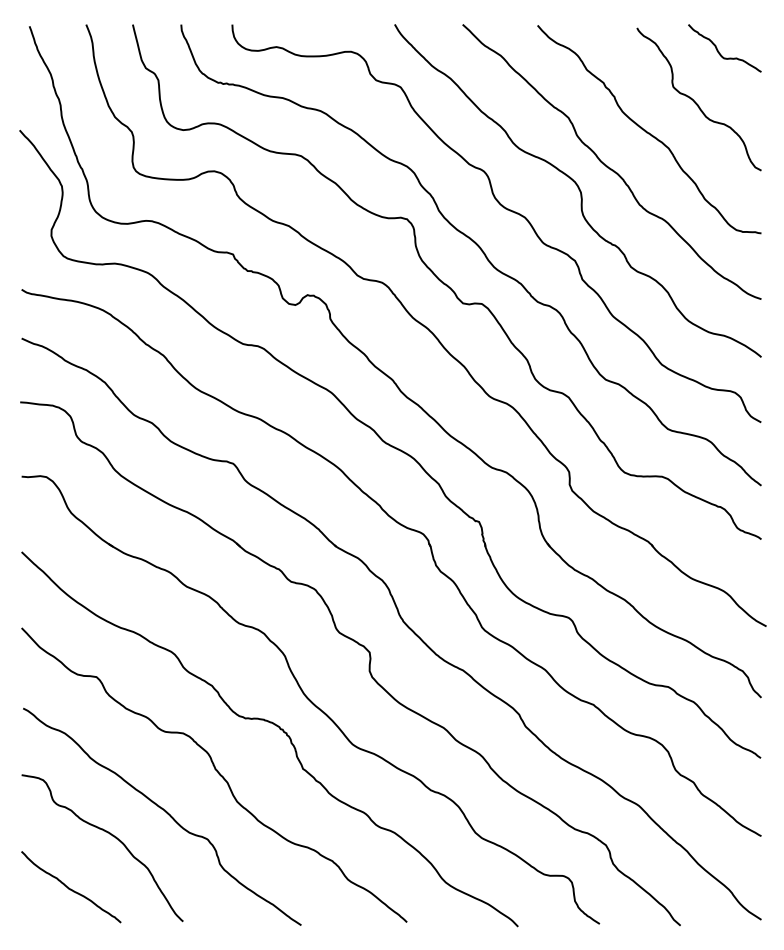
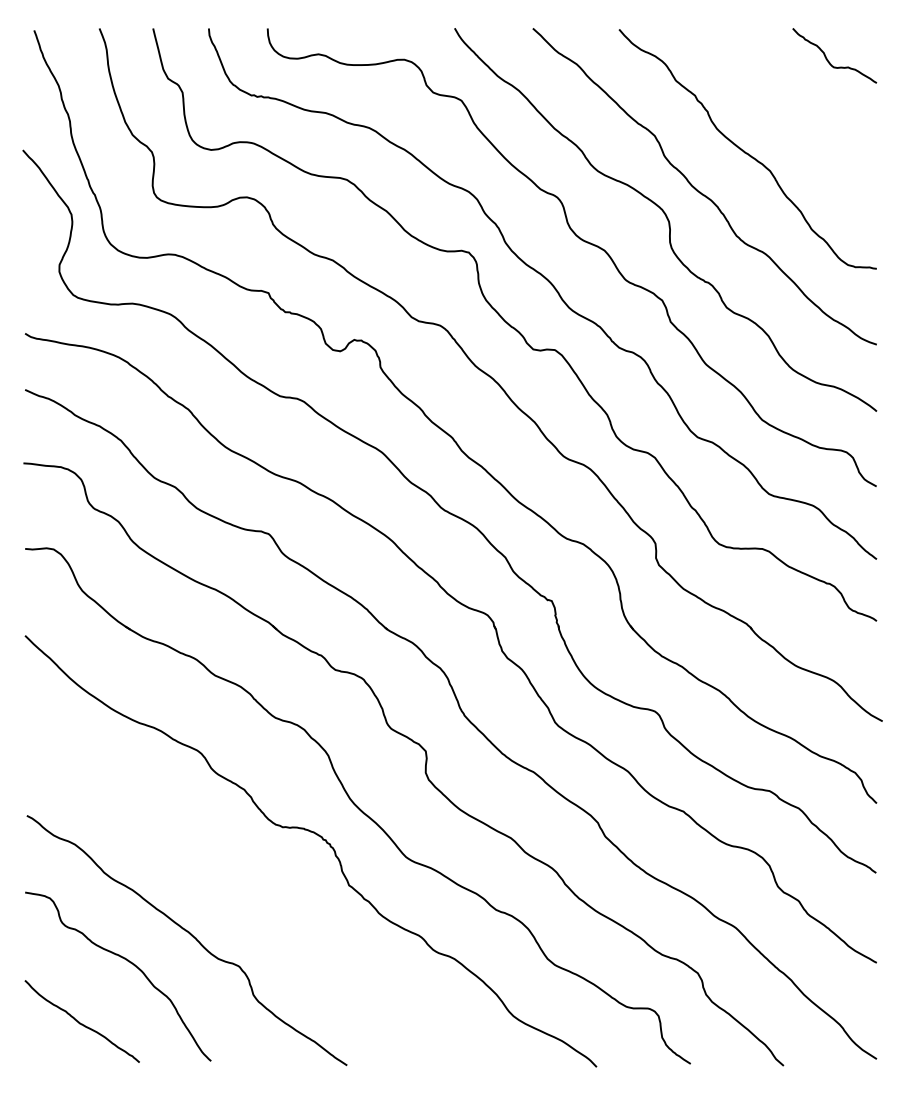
curve: (696, 101) -> (801, 117), removed
curve: (216, 771) -> (249, 888), removed

